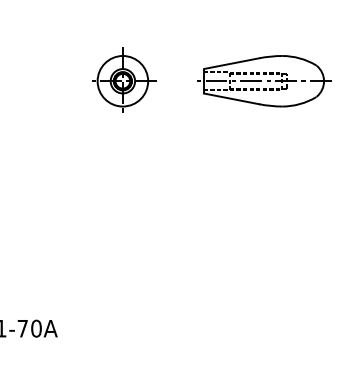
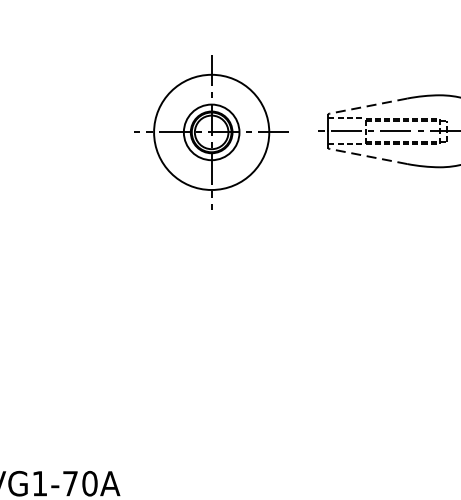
line: (231, 63) -> (367, 106), solid -> dashed
part: (124, 79) -> (215, 128), size x1.6
line: (231, 98) -> (367, 155), solid -> dashed

